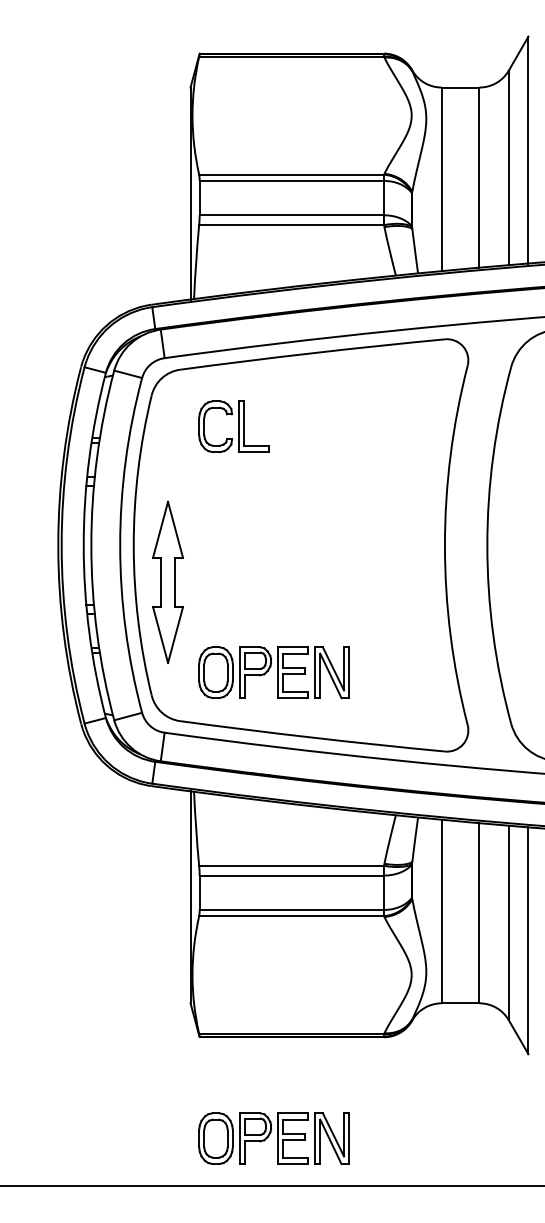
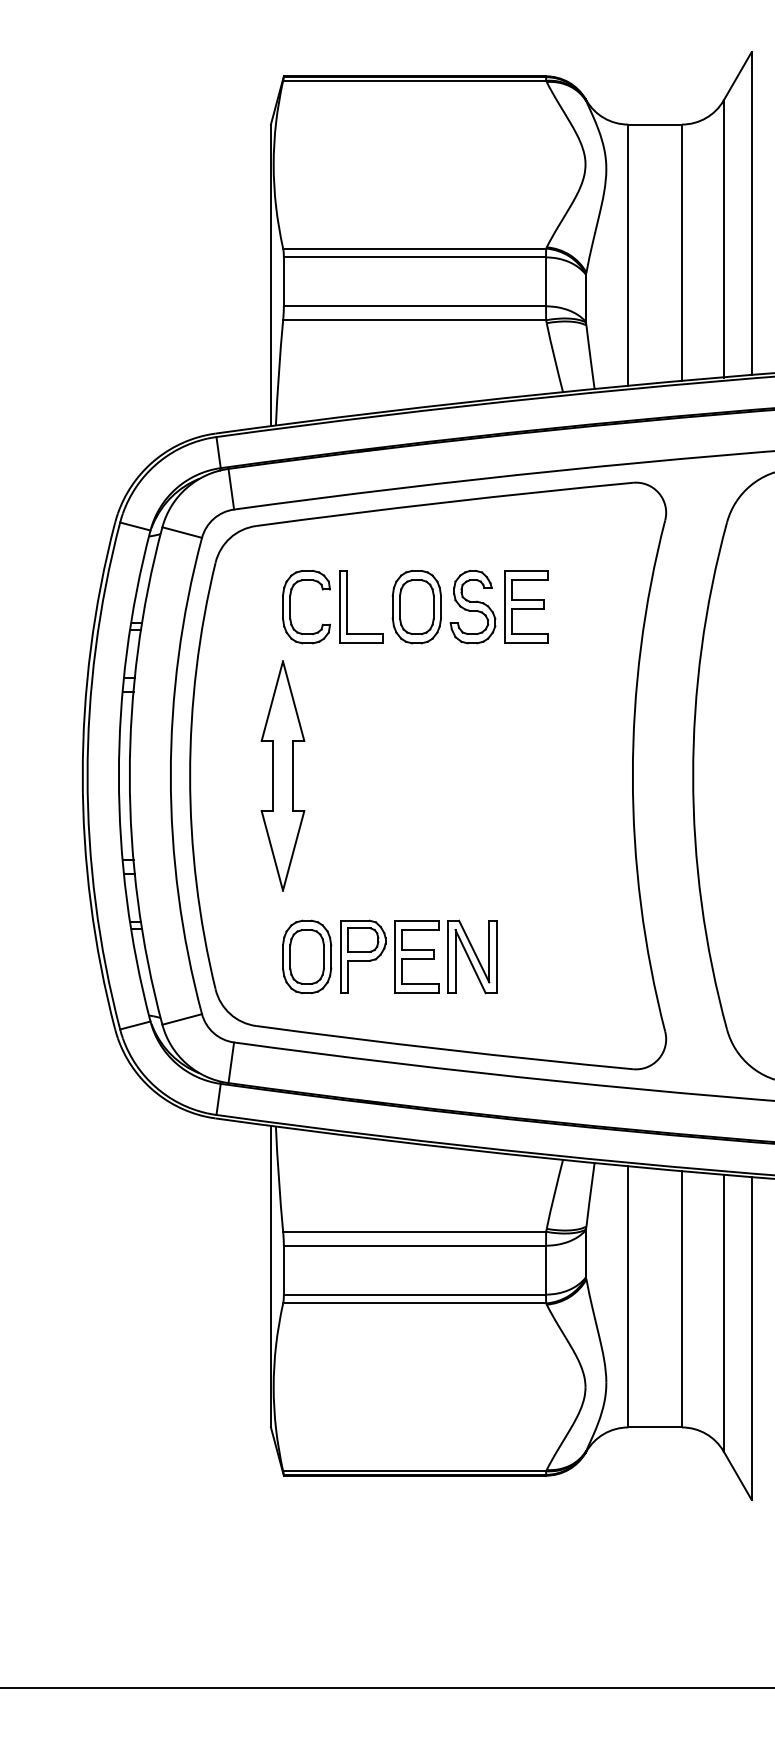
part: (330, 426) -> (470, 606), added
part: (167, 581) -> (282, 774), moved
part: (273, 1138) -> (388, 1619), removed

